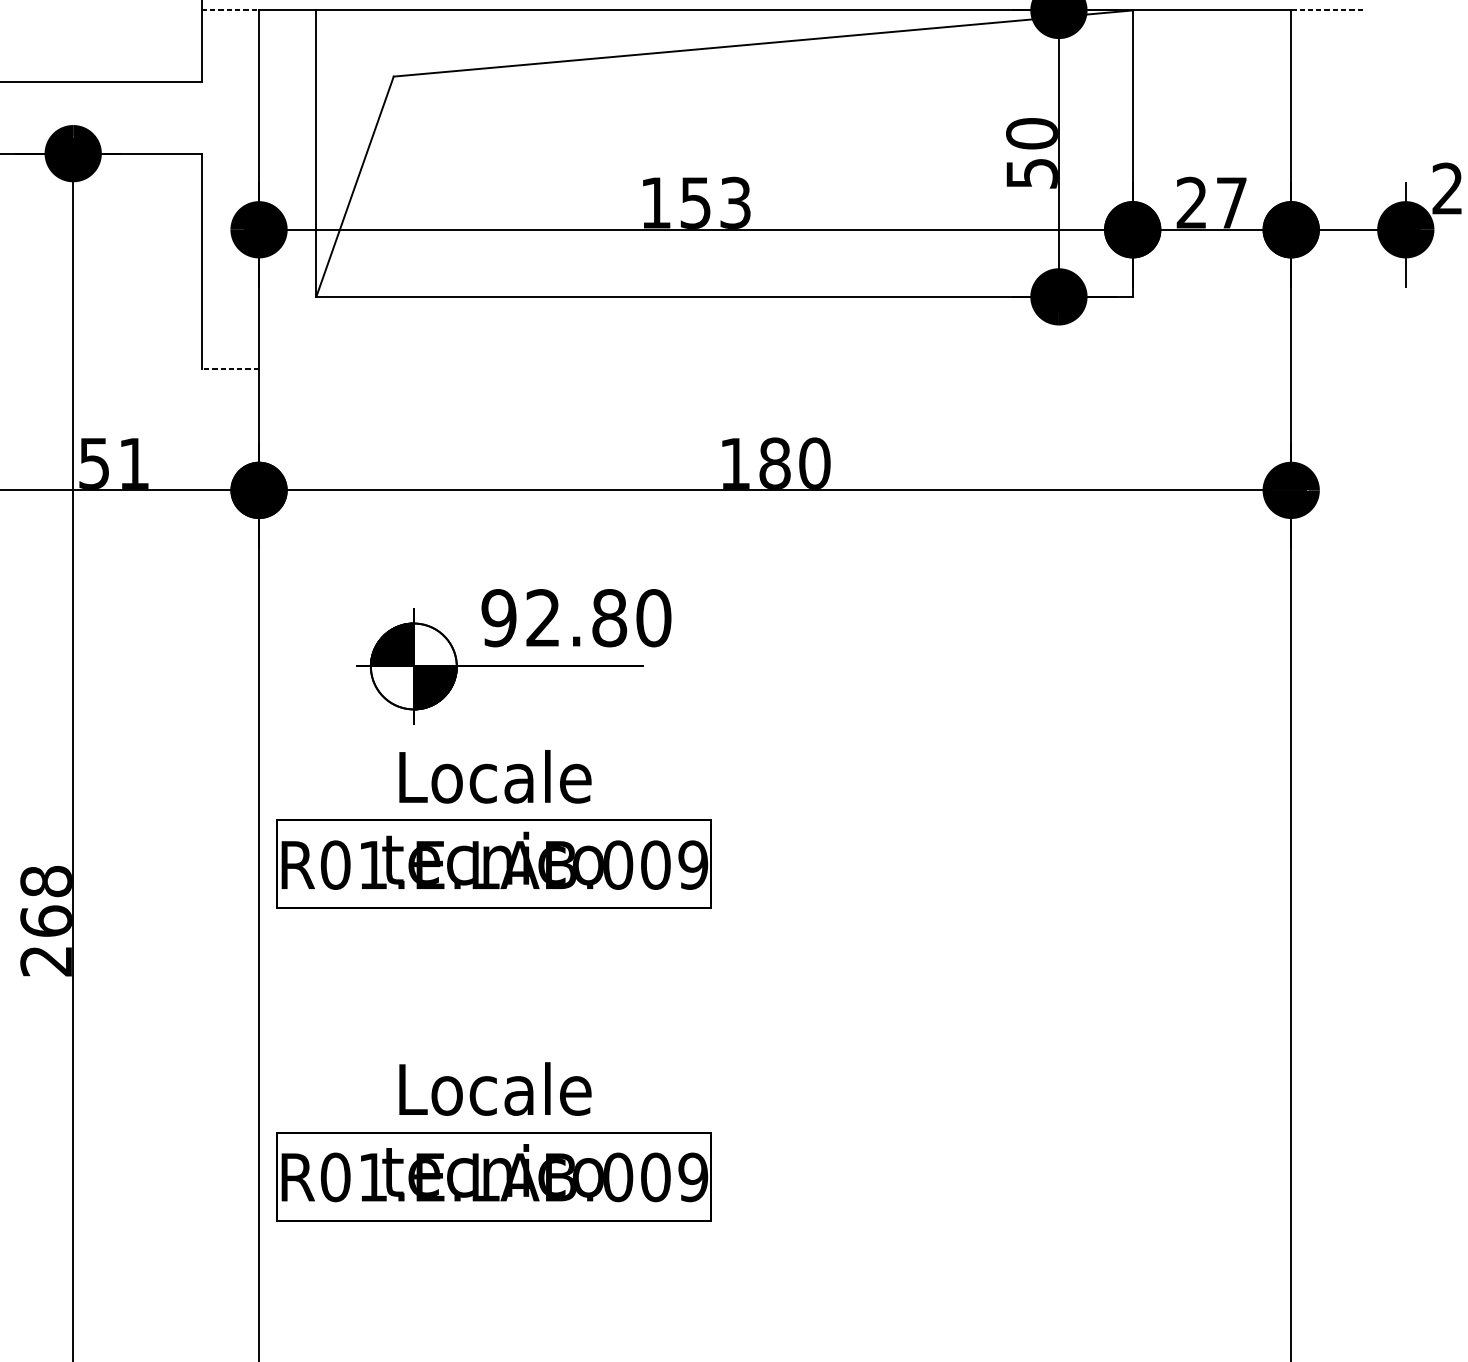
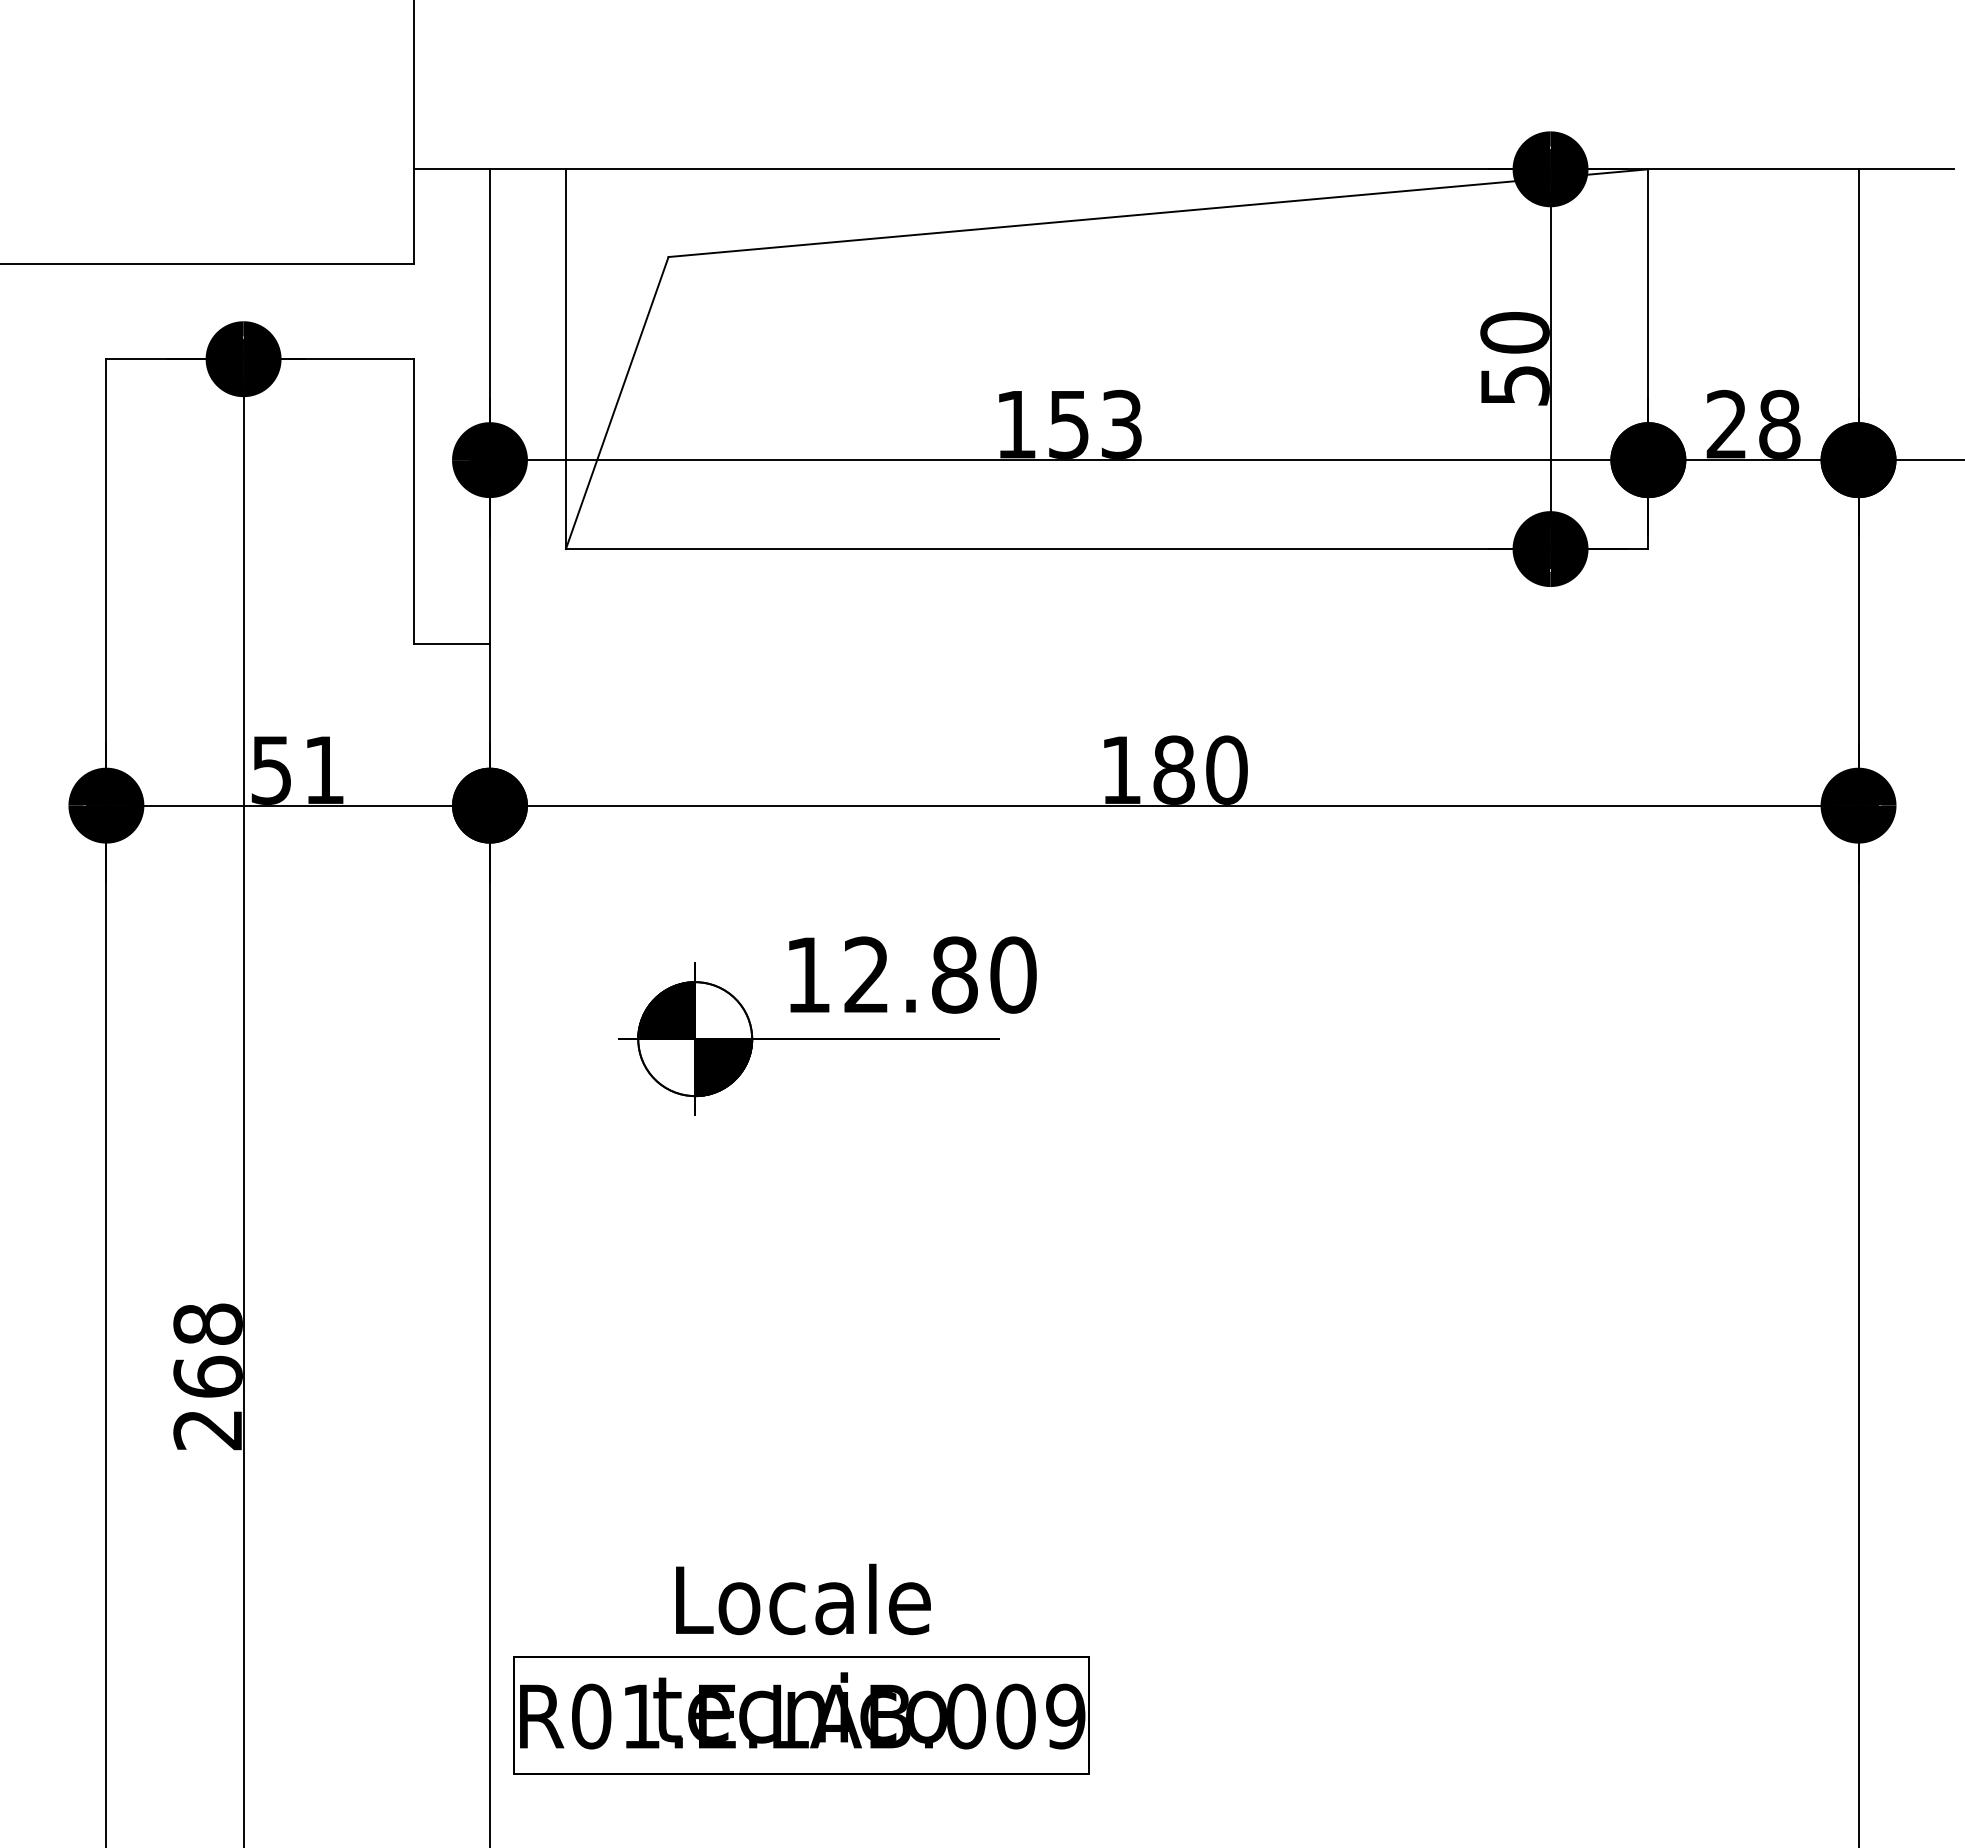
line: (230, 10) -> (452, 169), dashed -> solid
line: (1327, 10) -> (1906, 169), dashed -> solid
text: (1231, 202) -> (1779, 423), 27 -> 28
line: (230, 368) -> (452, 644), dashed -> solid
text: (499, 617) -> (808, 974), 92.80 -> 12.80
part: (494, 828) -> (801, 1254), removed

